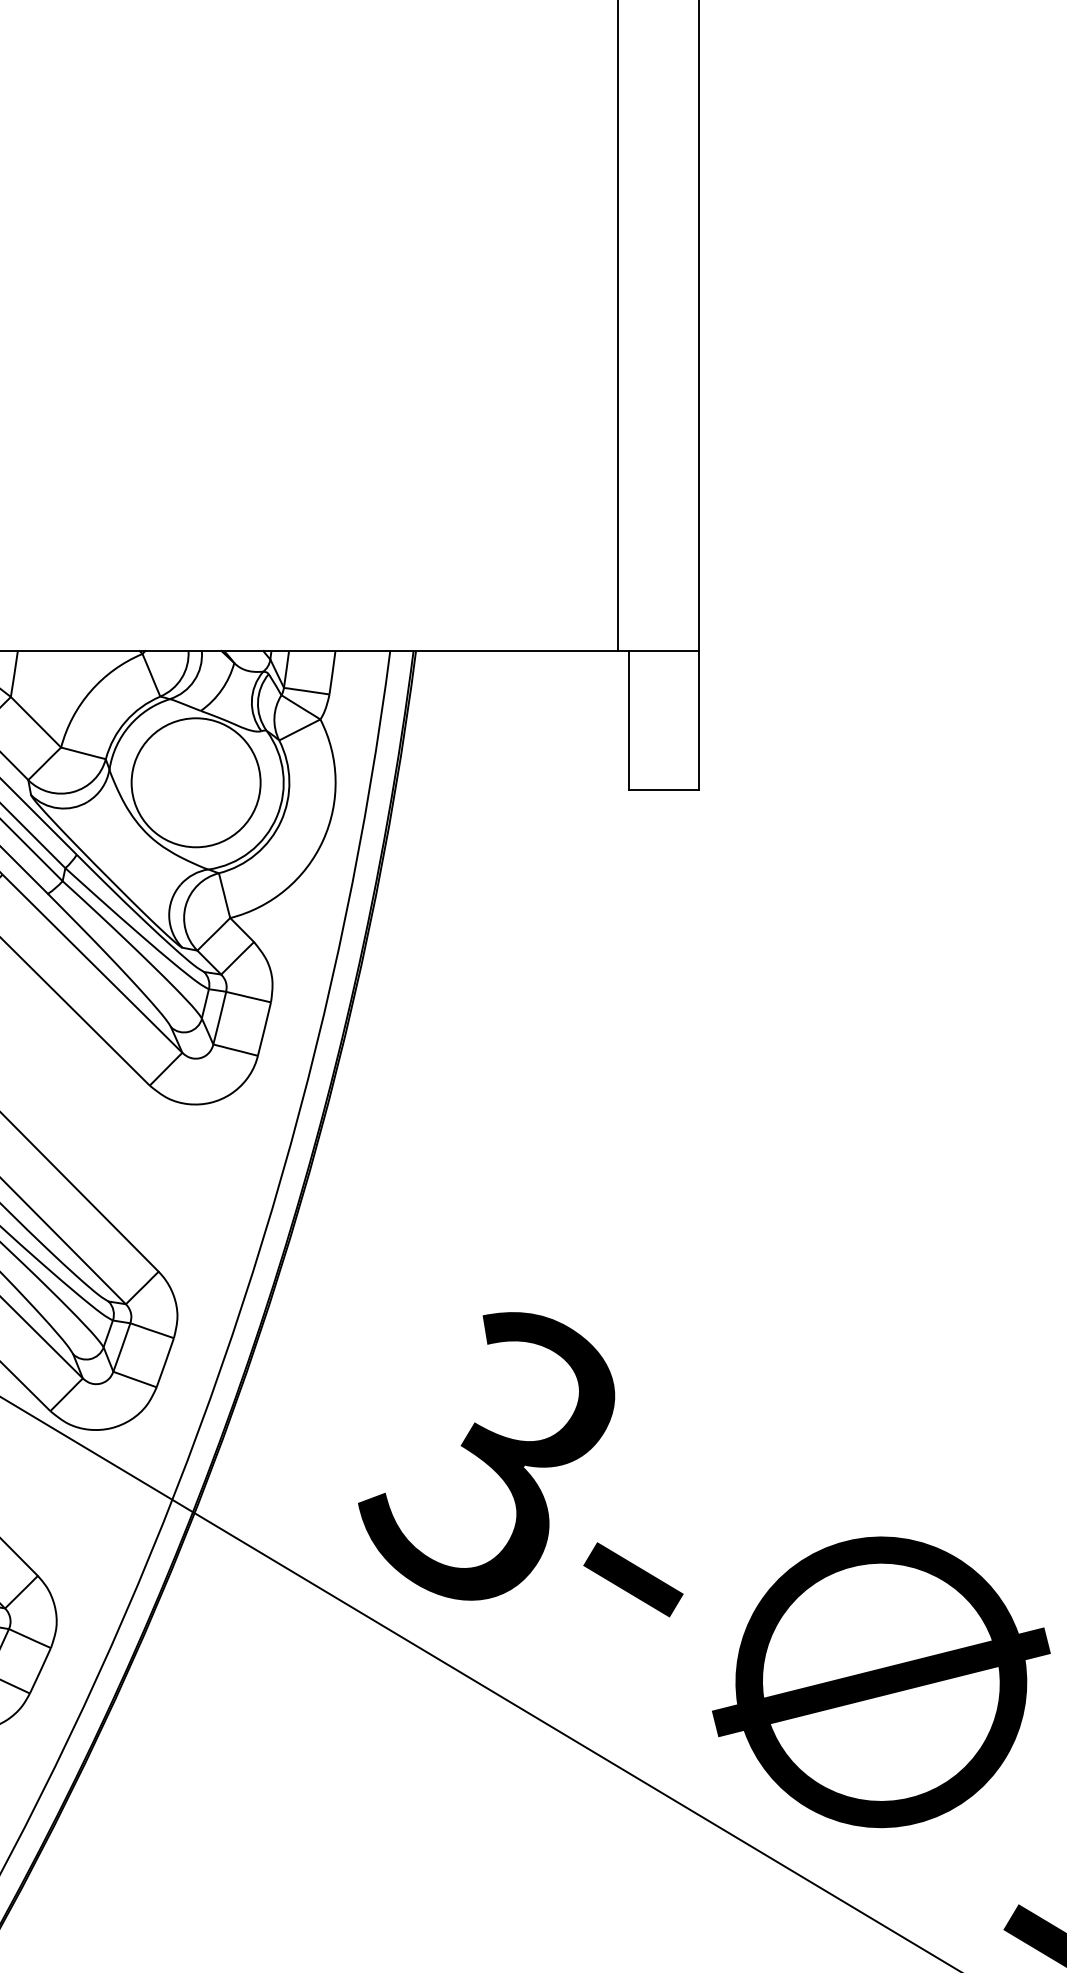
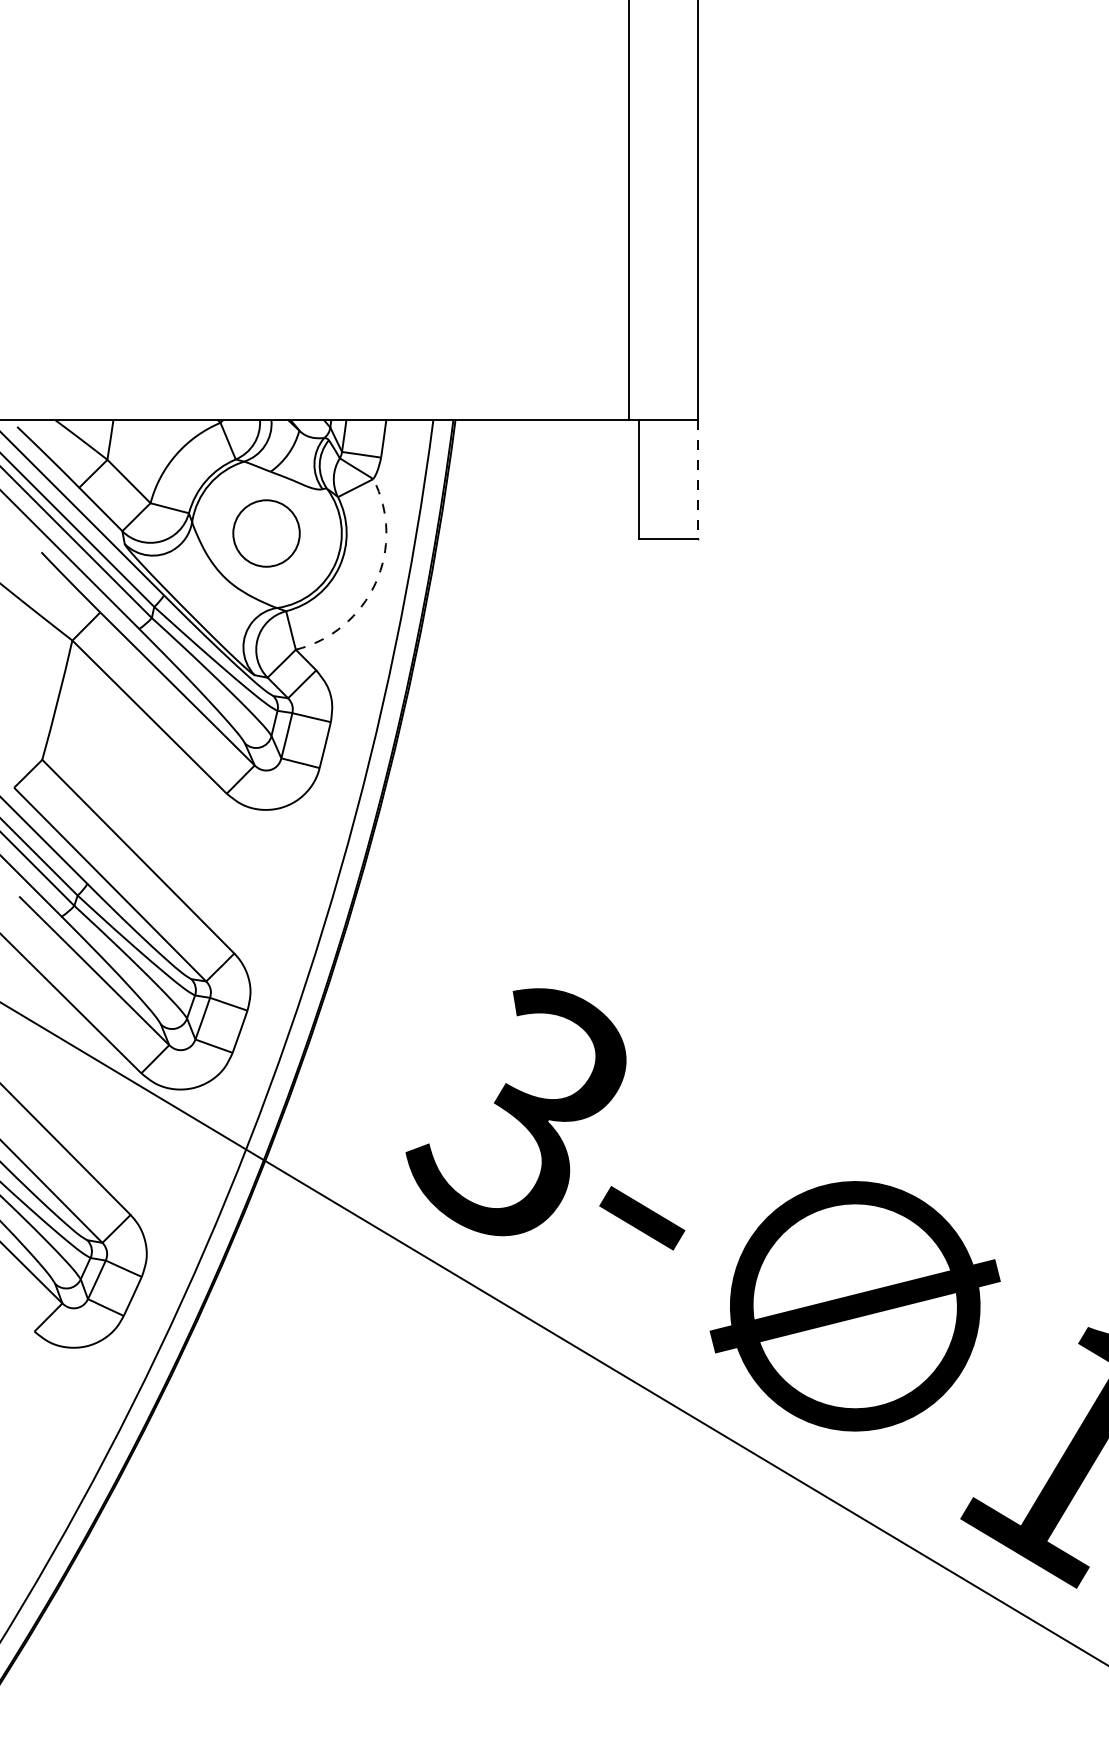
line: (698, 719) -> (698, 479), solid -> dashed
circle: (196, 782) -> (266, 533), size x0.6
arc: (322, 840) -> (375, 583), solid -> dashed

